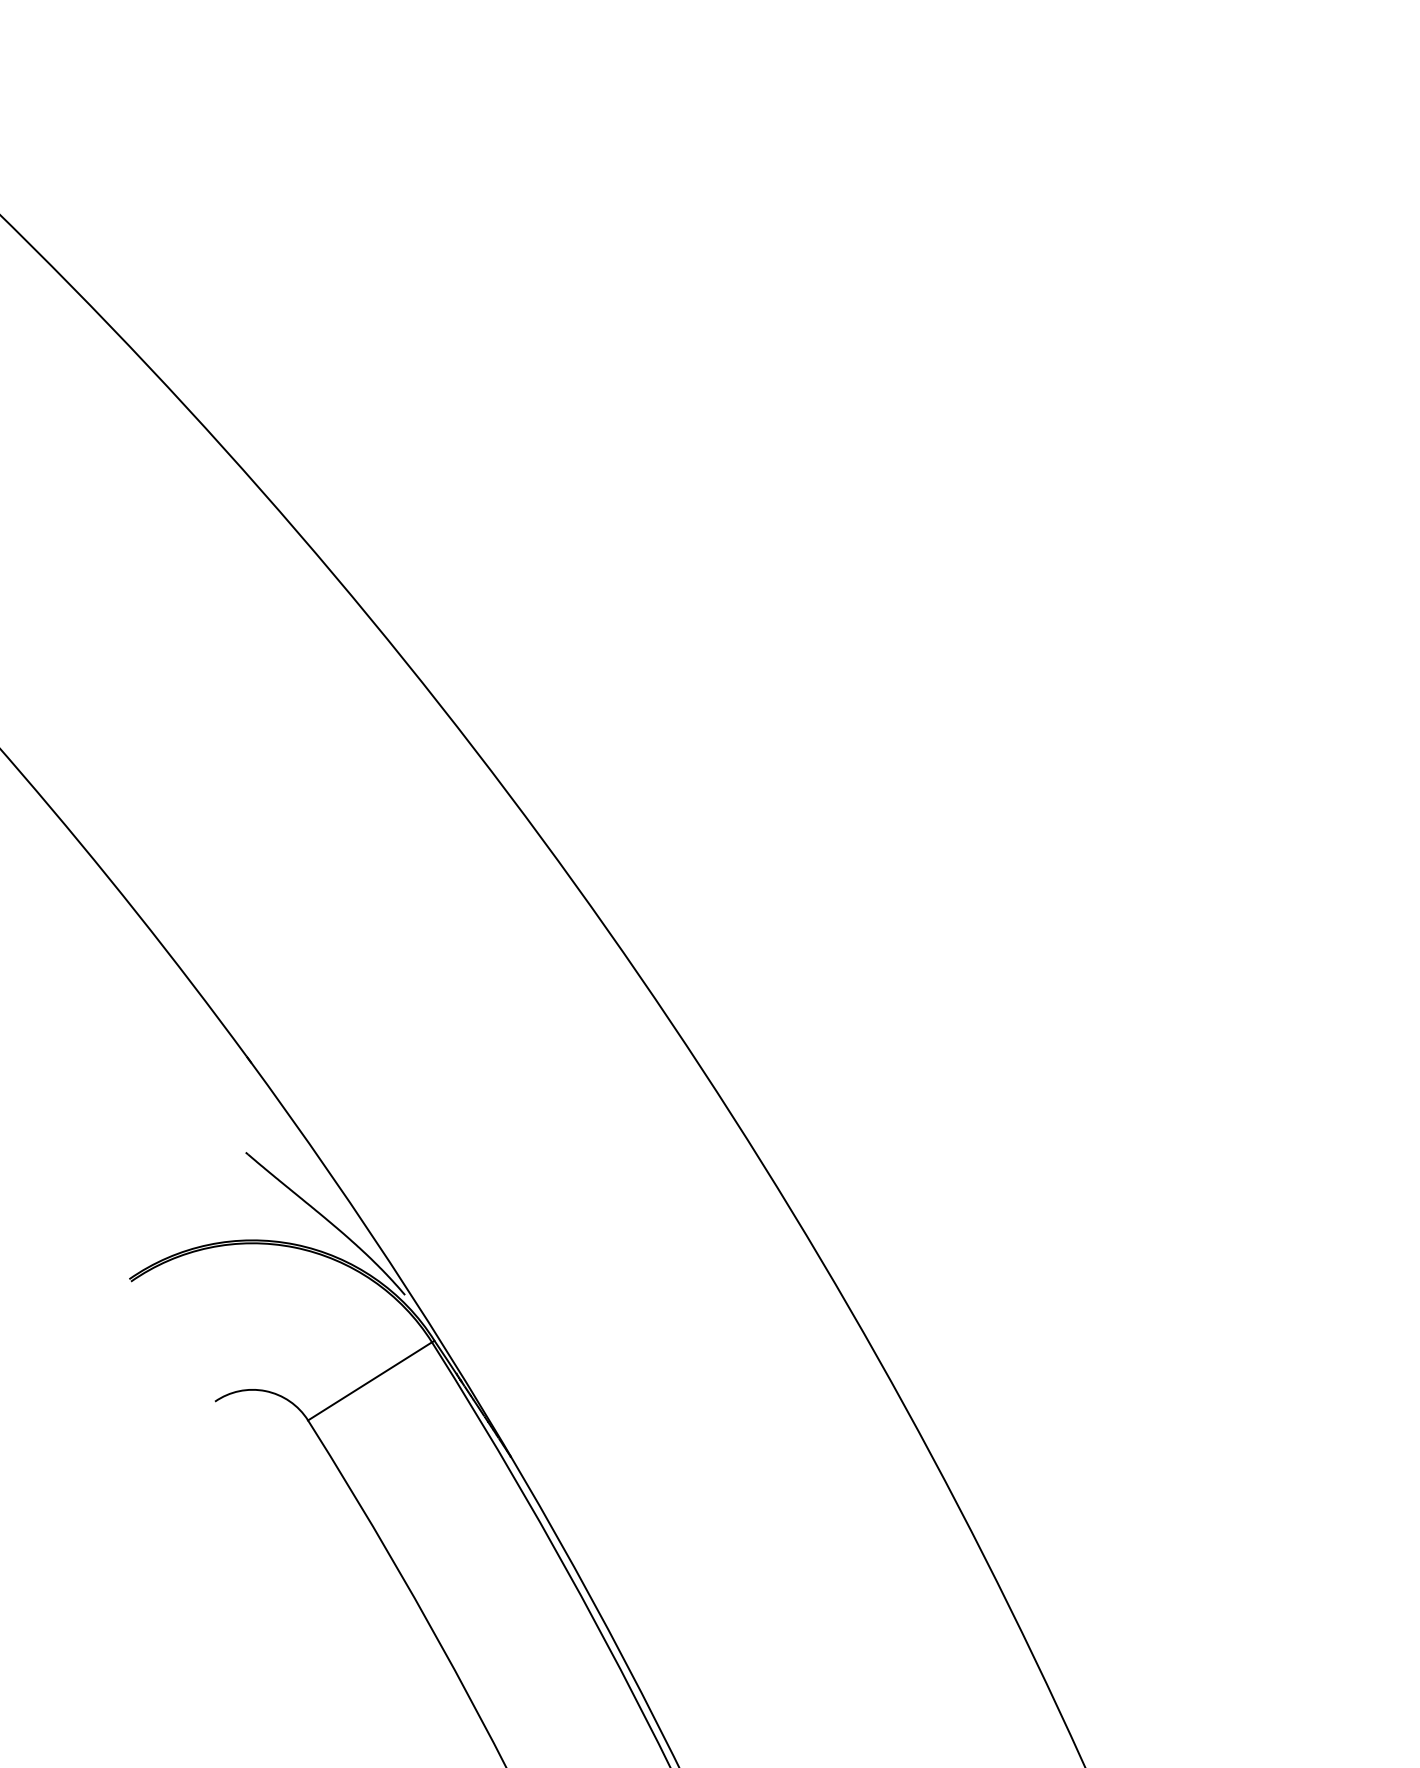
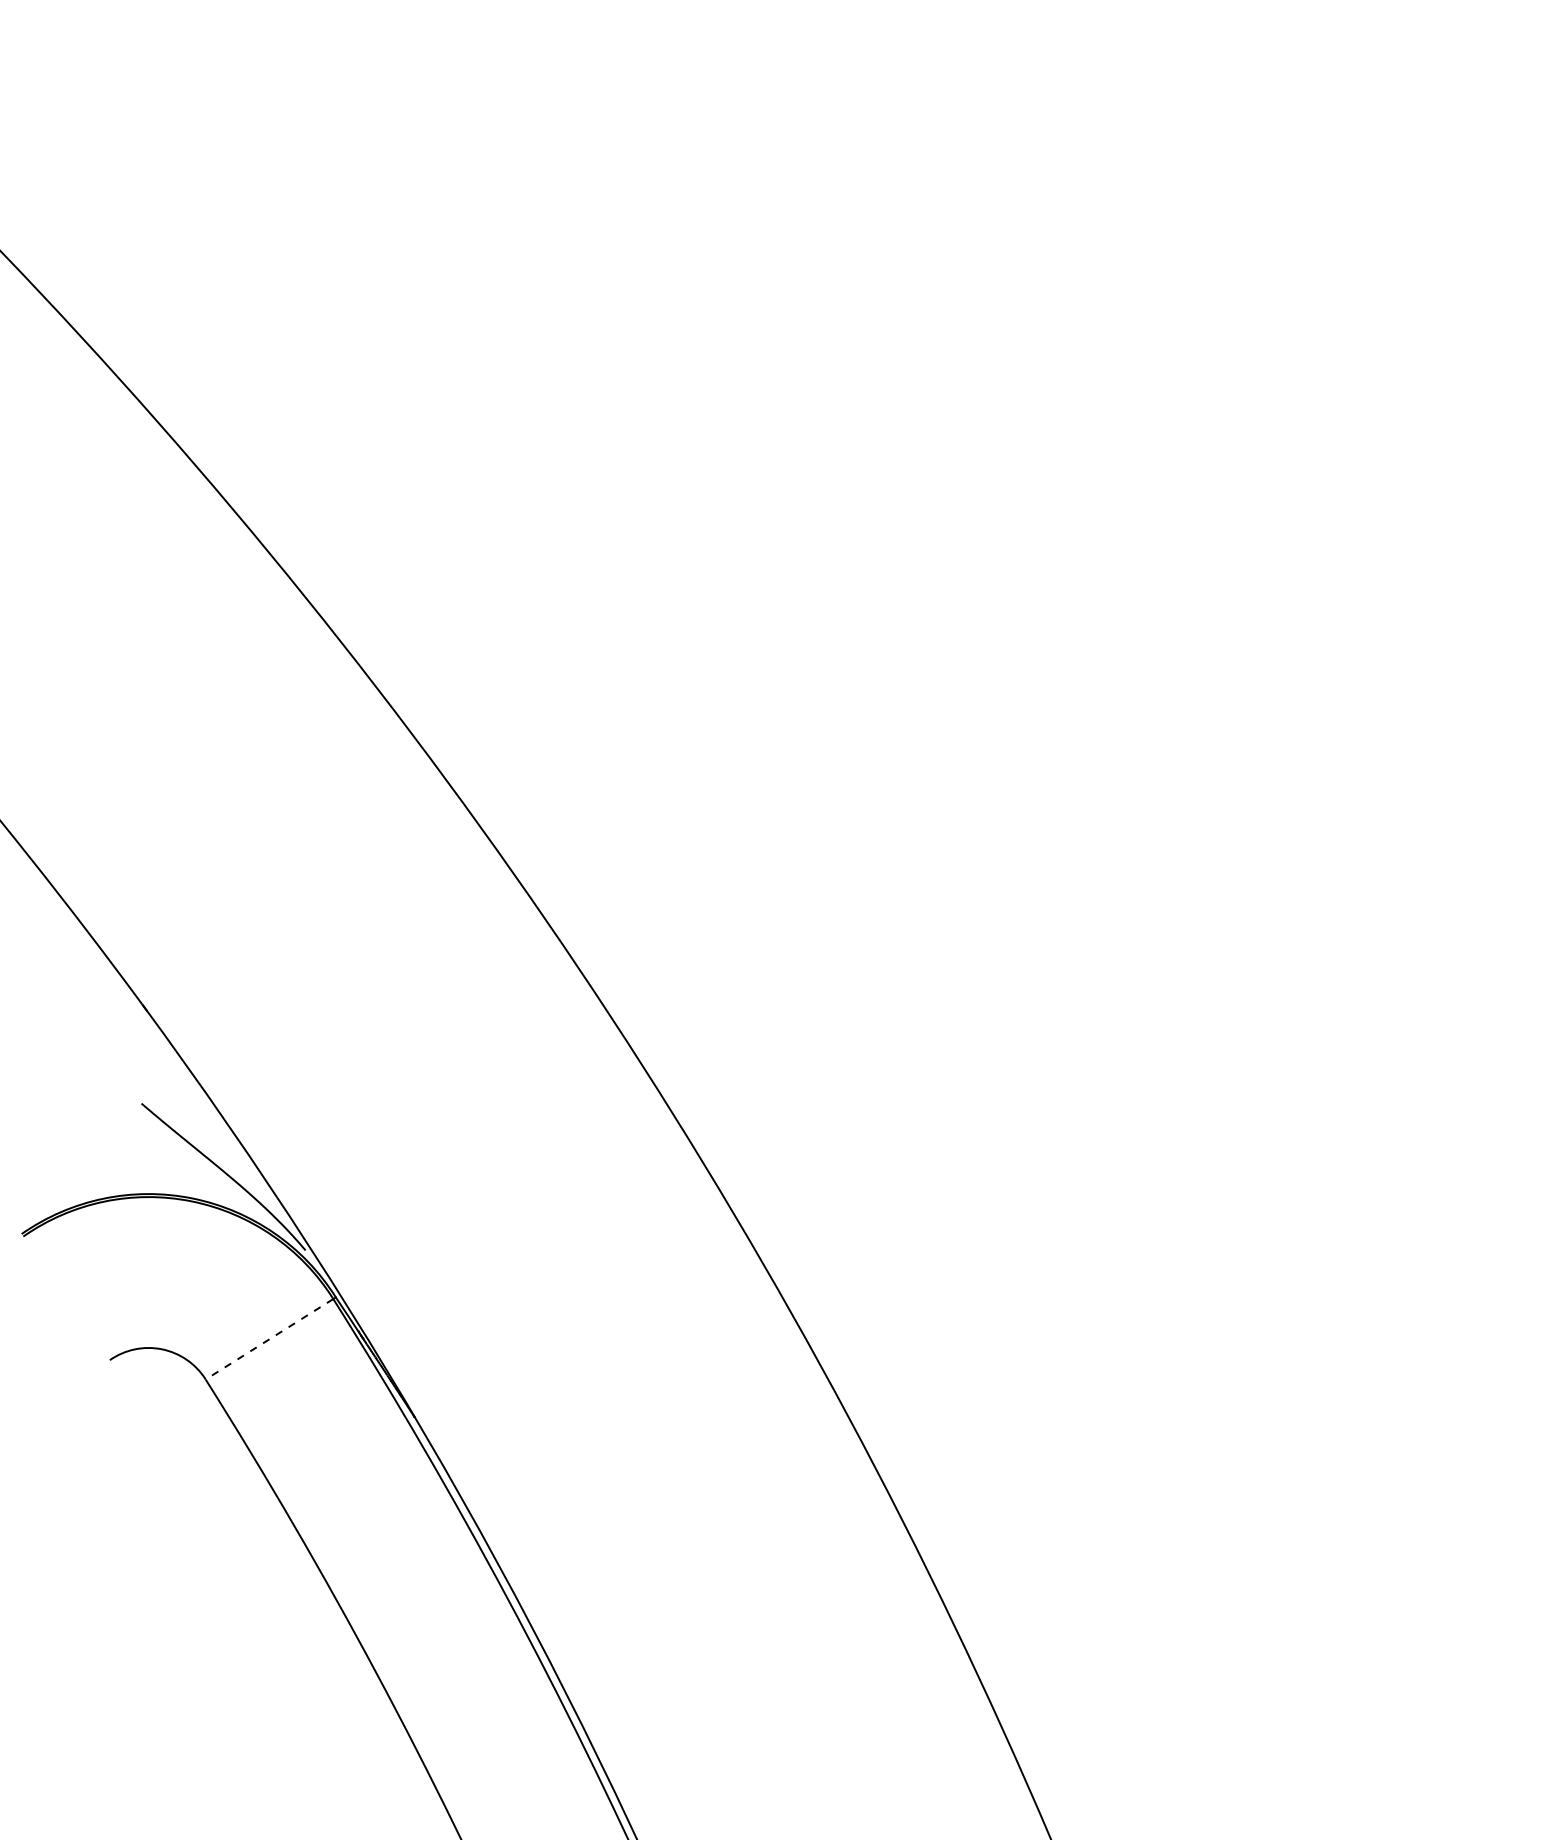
line: (370, 1381) -> (269, 1339), solid -> dashed

